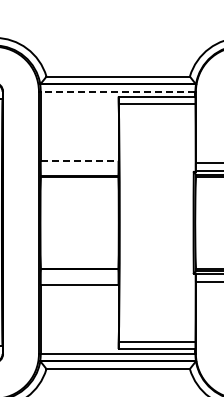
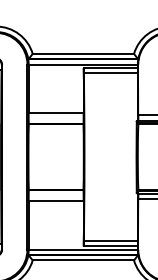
line: (117, 92) -> (82, 65), dashed -> solid
line: (79, 160) -> (56, 113), dashed -> solid

